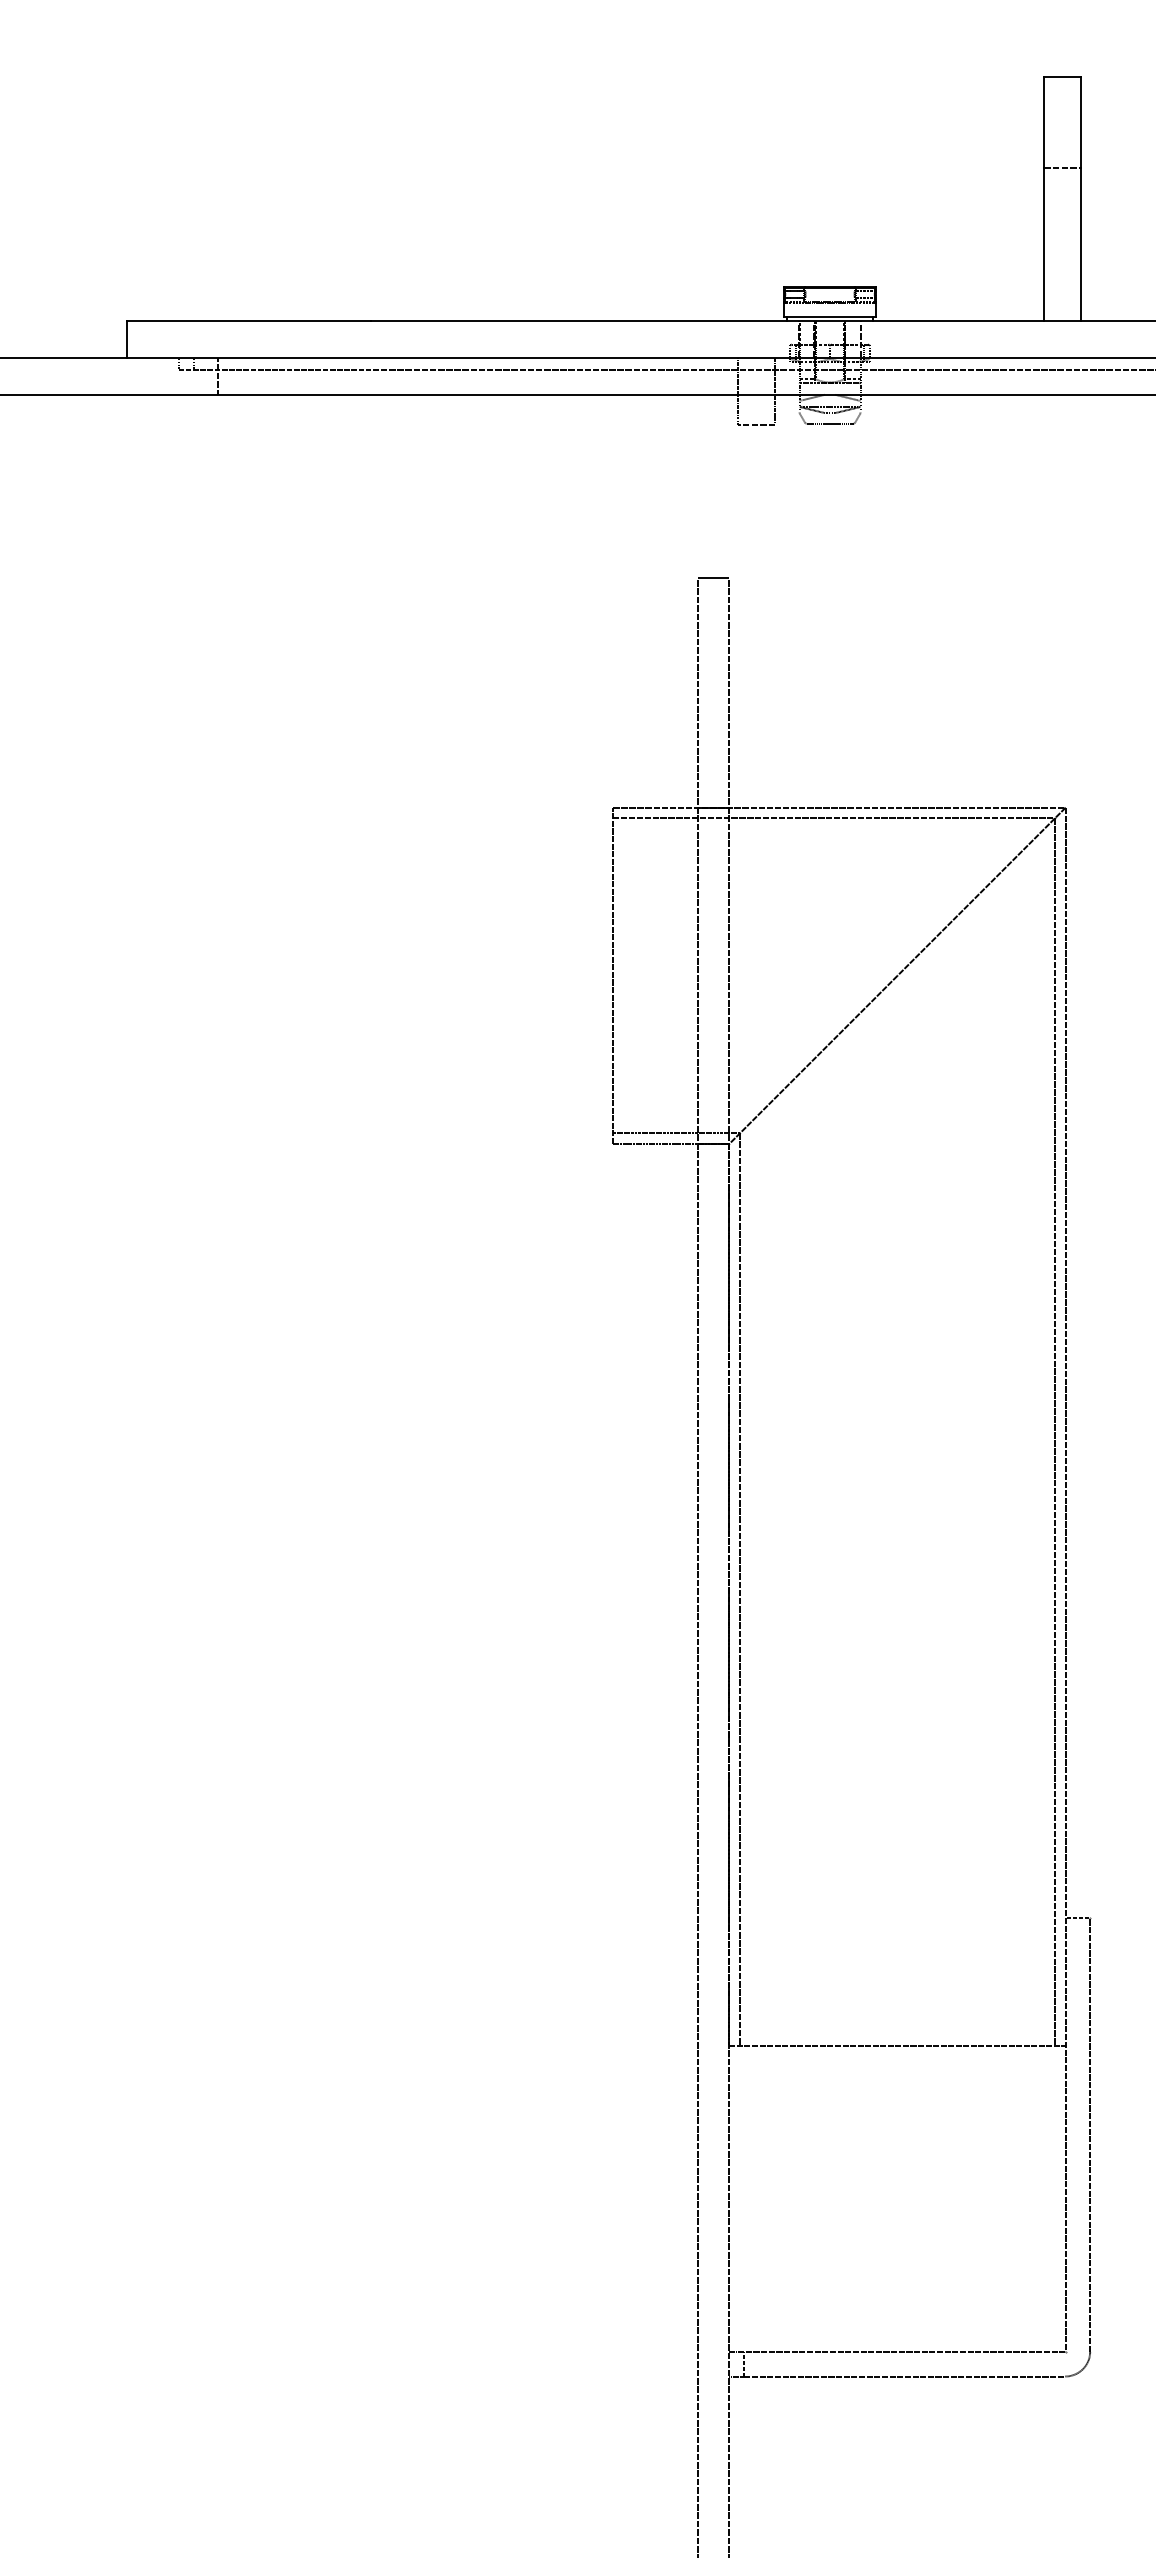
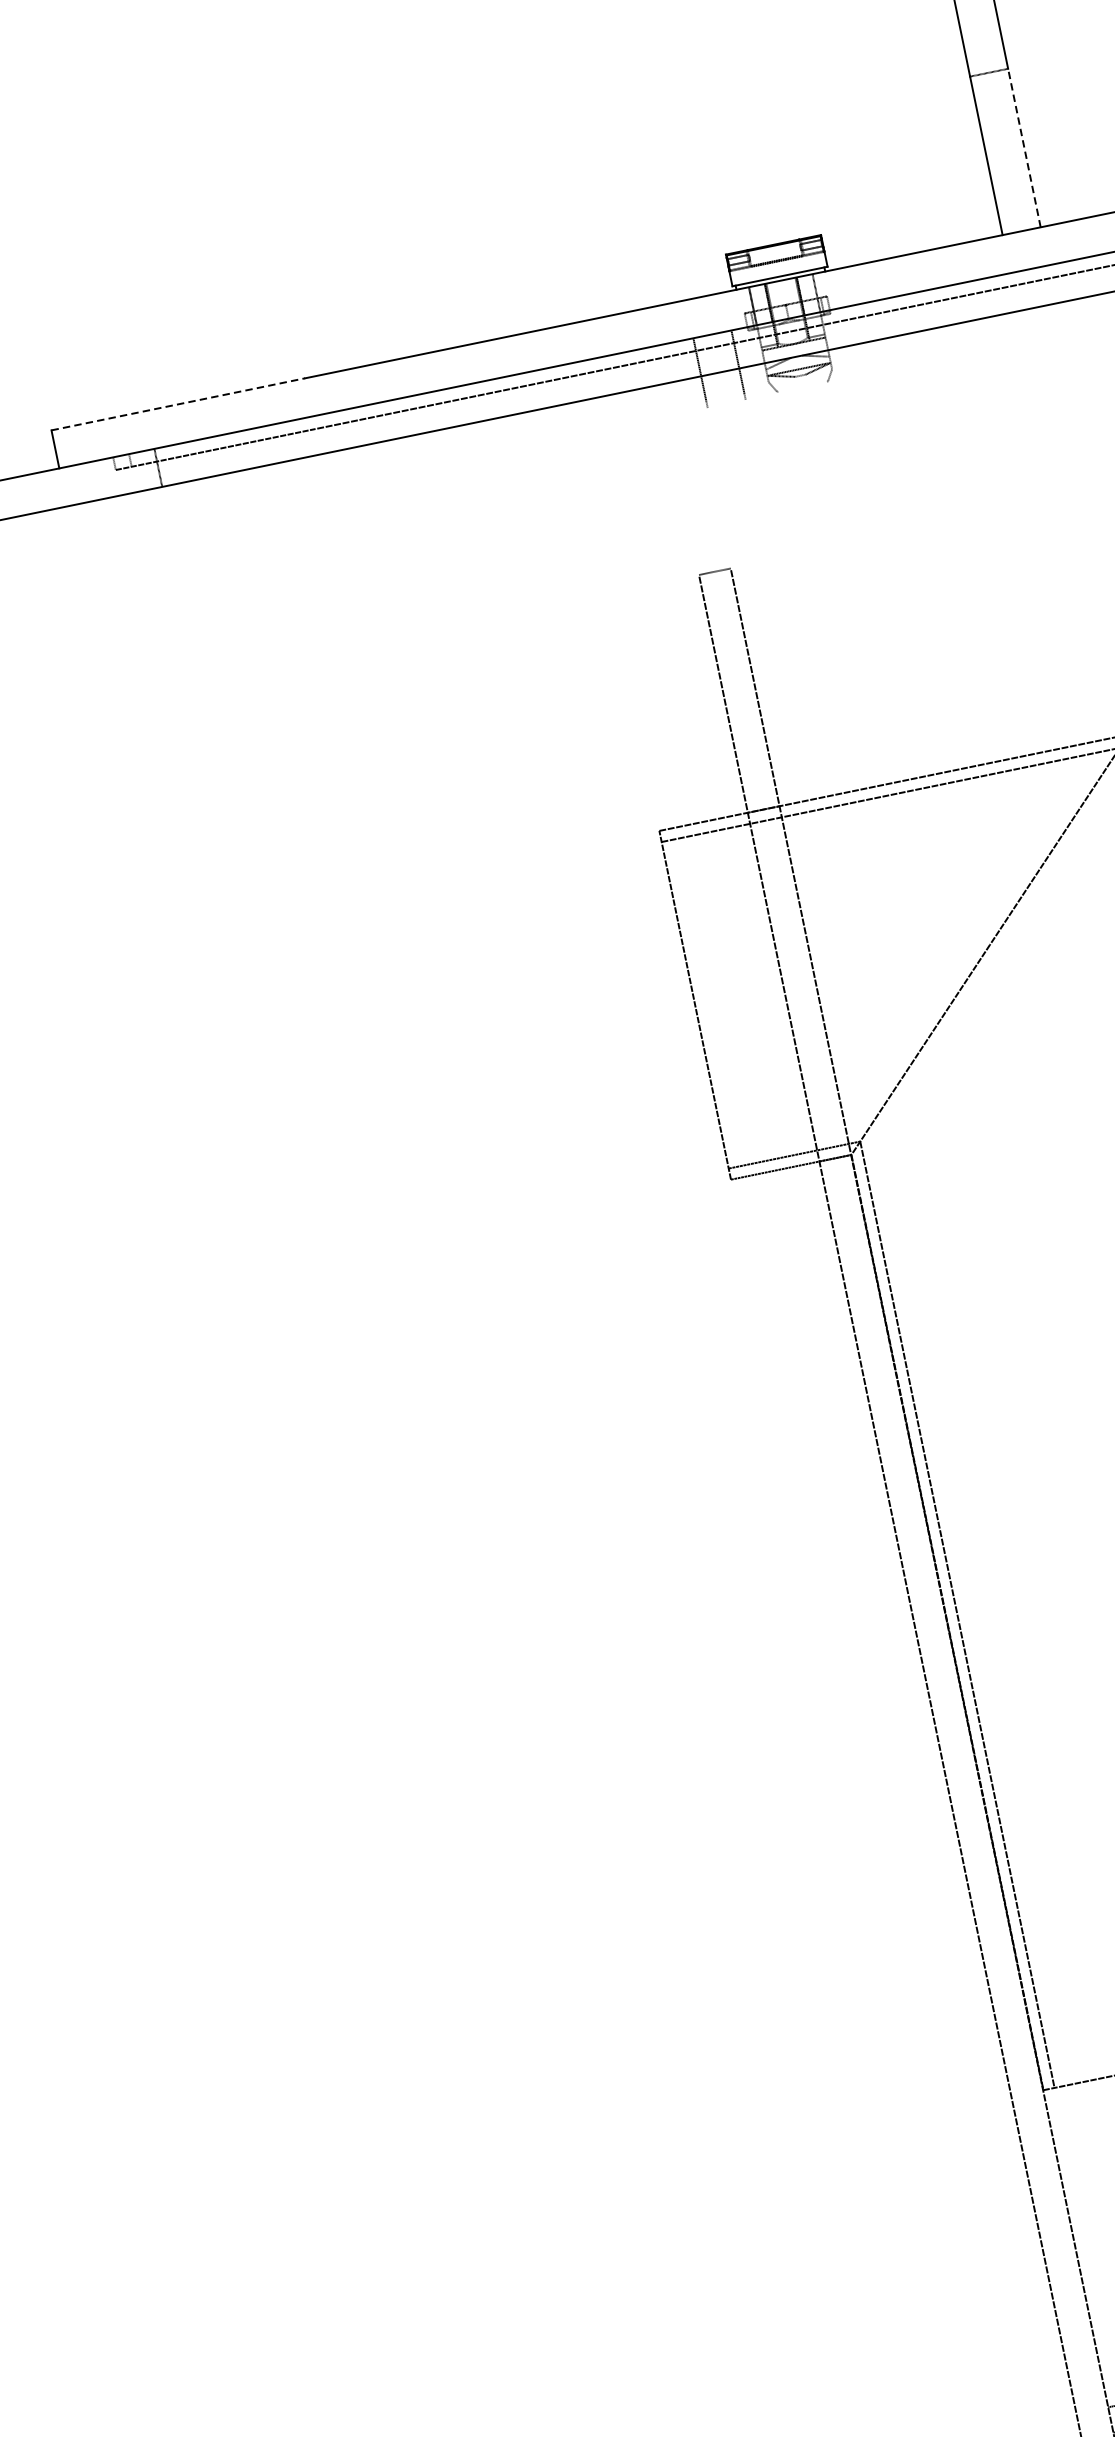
line: (1080, 244) -> (1024, 147), solid -> dashed
line: (249, 321) -> (179, 404), solid -> dashed
line: (829, 423) -> (802, 386), removed
line: (756, 425) -> (726, 404), removed

